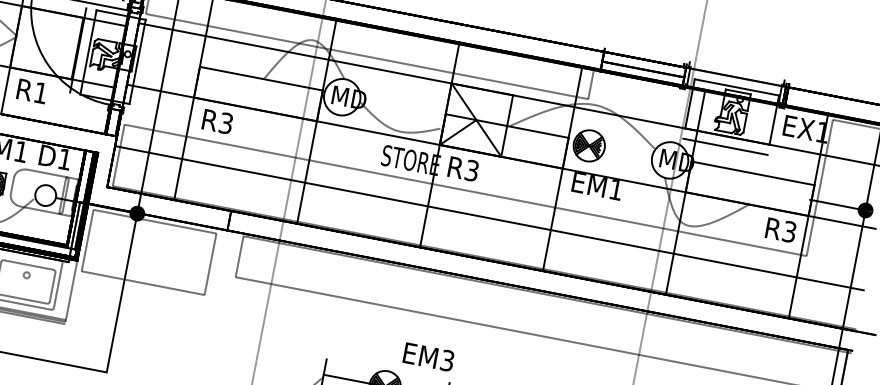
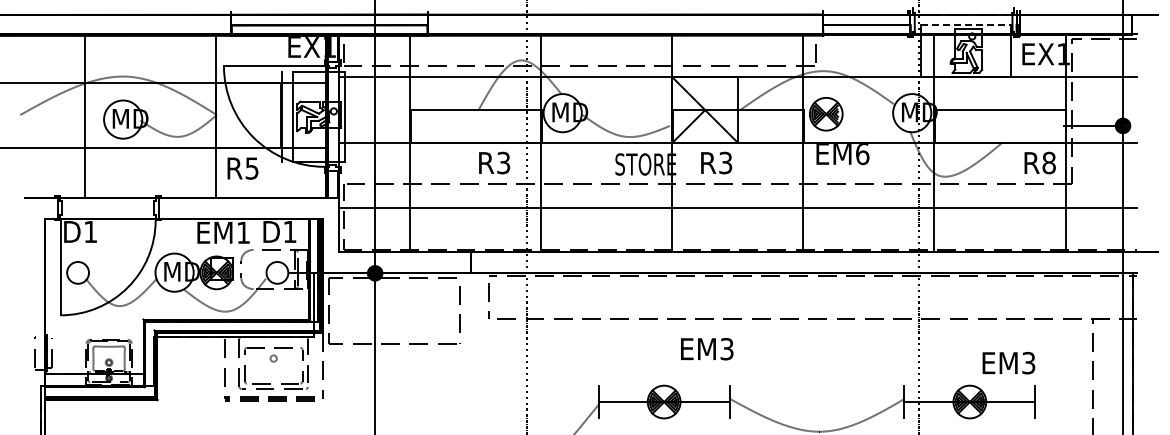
line: (737, 87) -> (966, 24), solid -> dashed
text: (40, 92) -> (251, 168), R1 -> R5
text: (217, 121) -> (494, 162), moved
line: (725, 147) -> (966, 88), removed
text: (463, 168) -> (716, 162), moved
text: (616, 190) -> (862, 154), EM1 -> EM6
text: (789, 231) -> (1048, 162), R3 -> R8
text: (429, 357) -> (707, 349), moved

